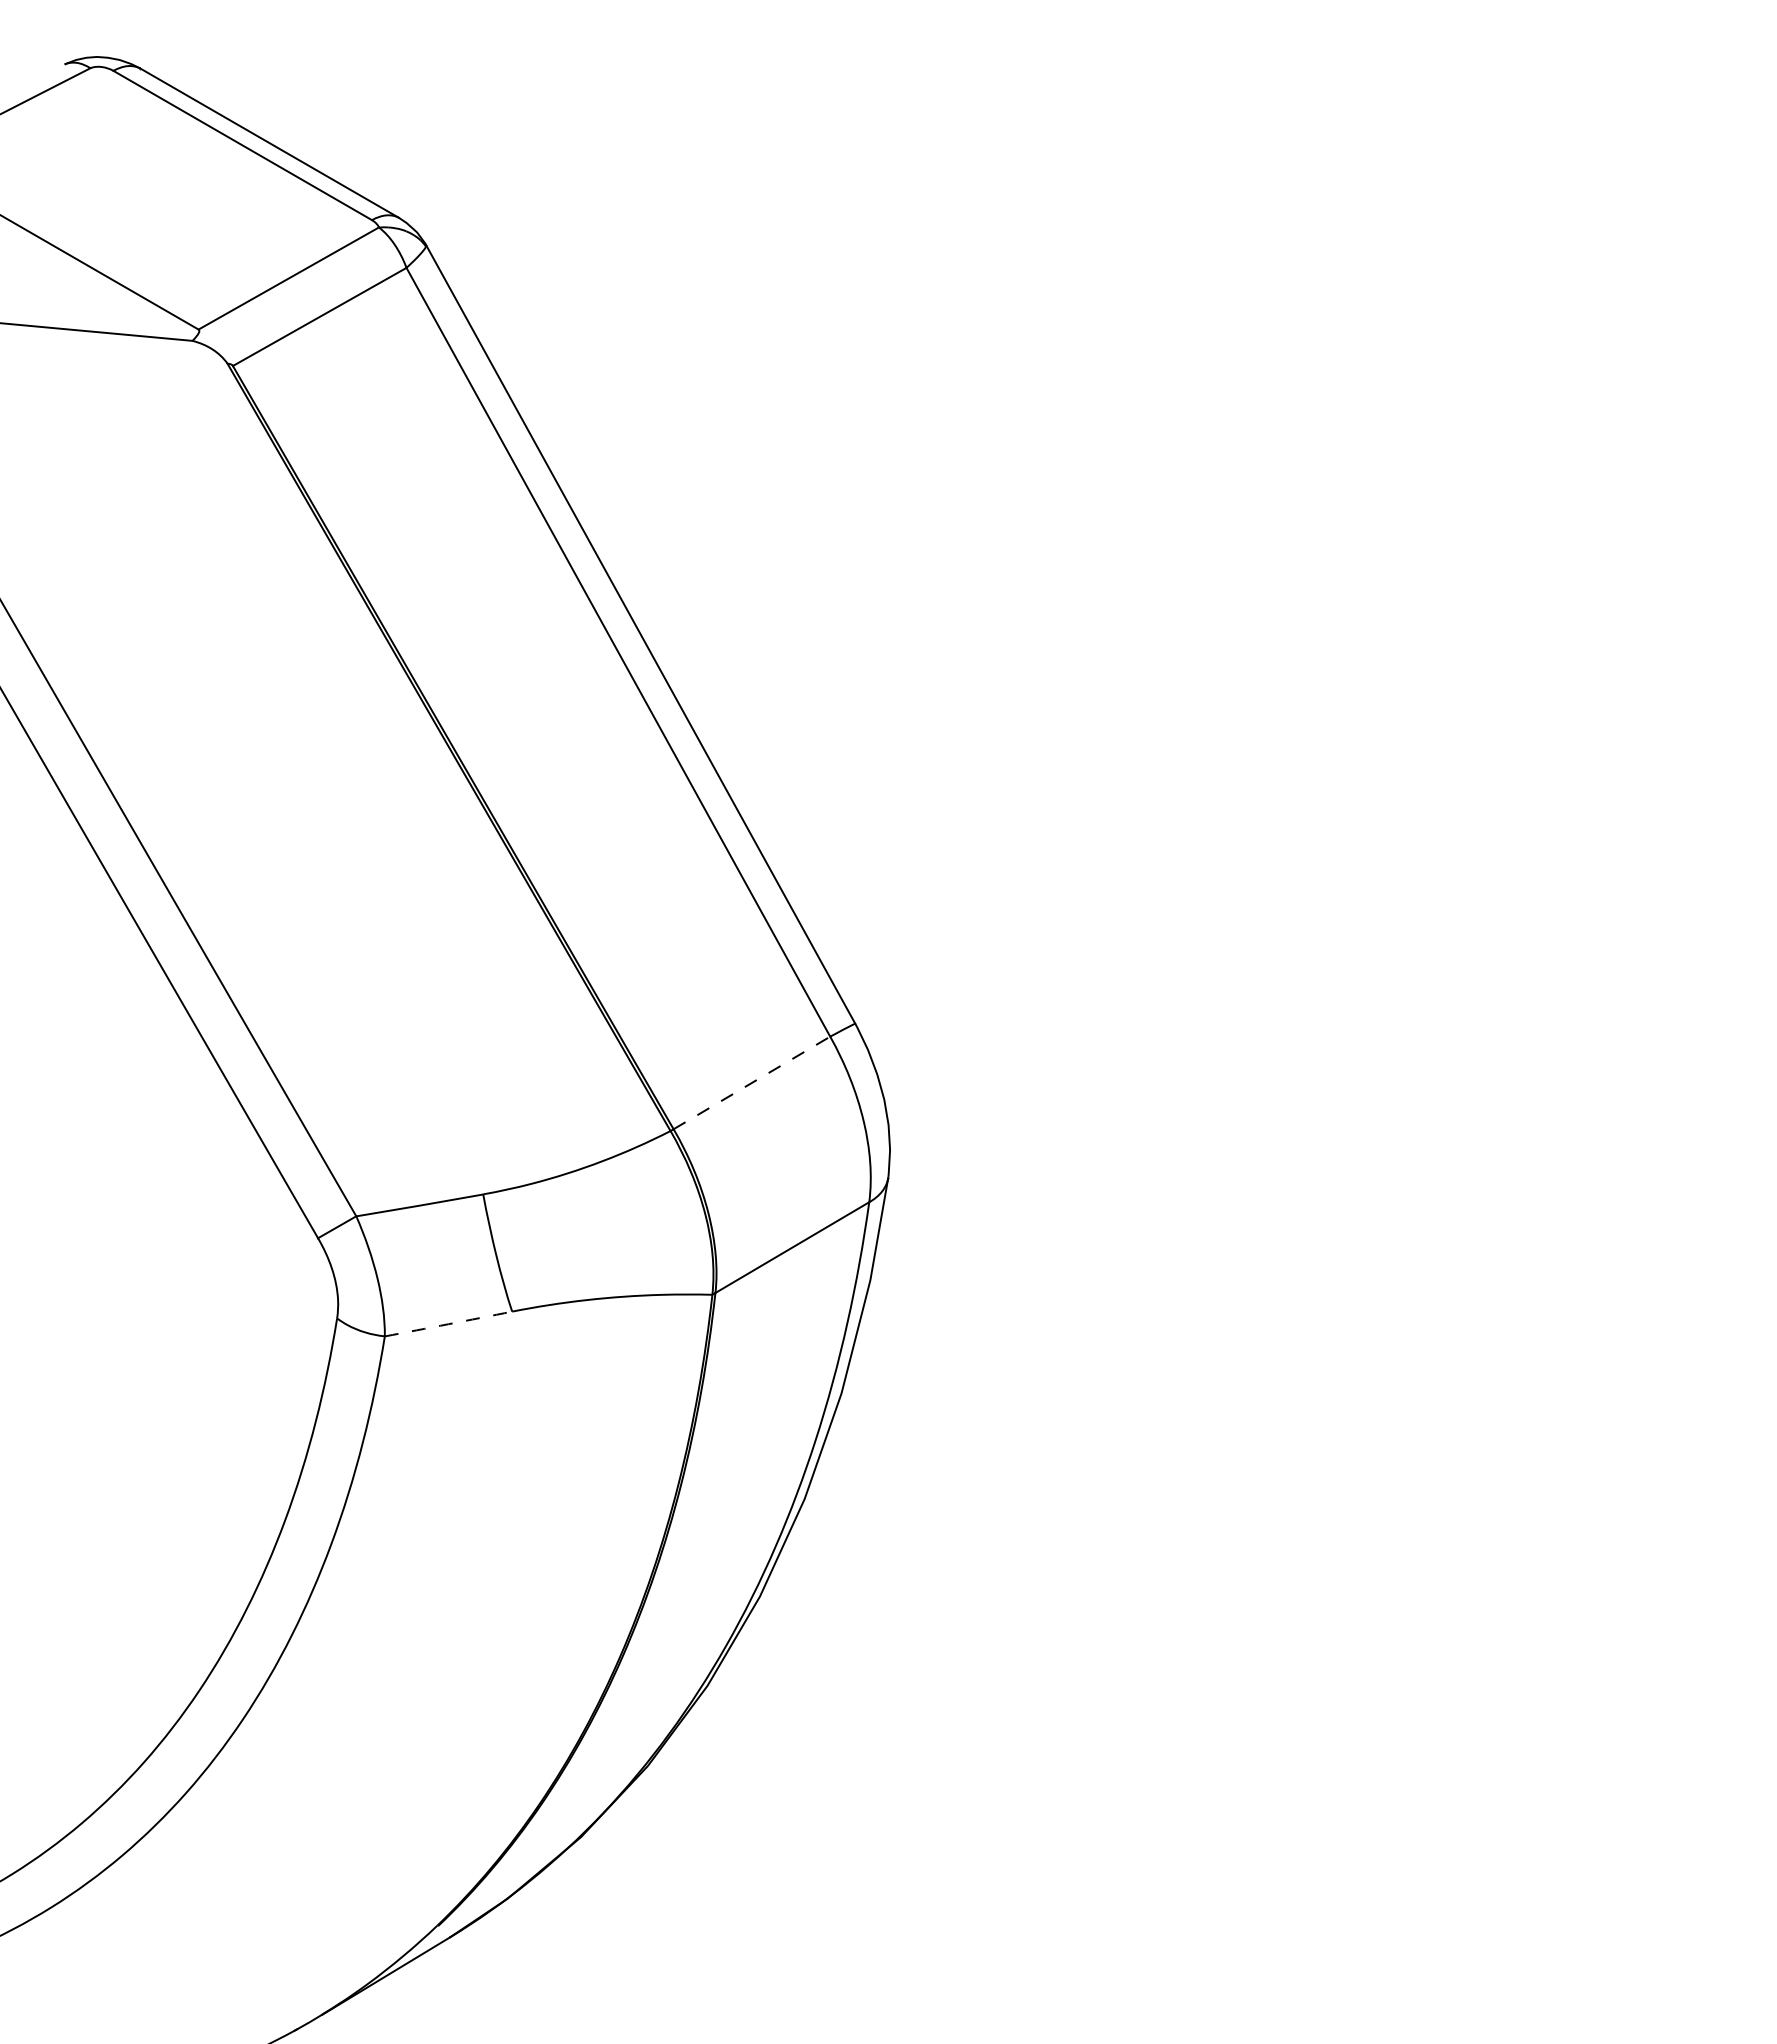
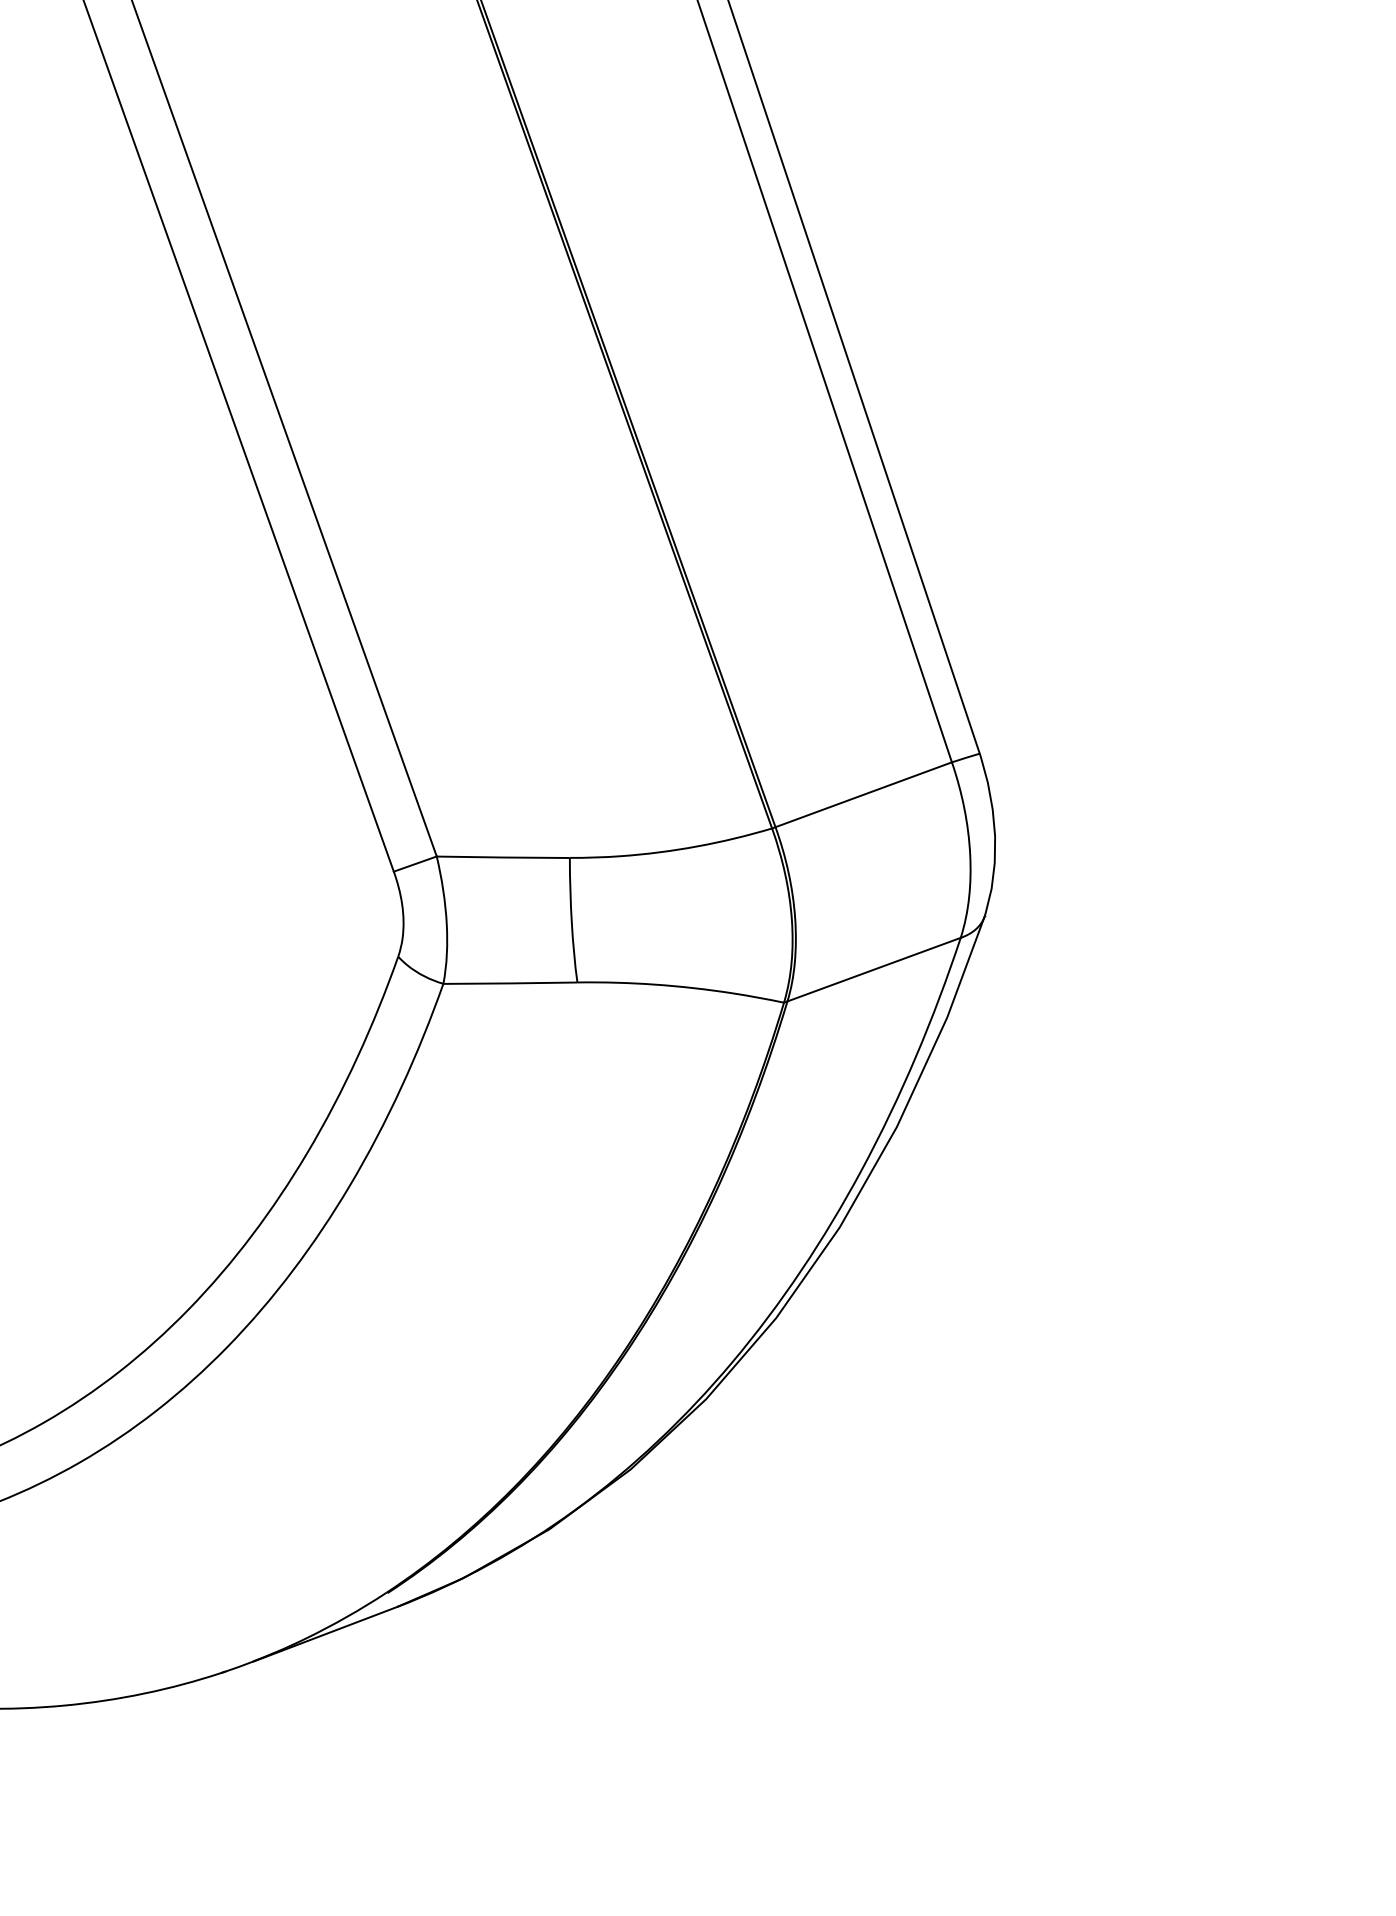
line: (751, 1082) -> (863, 794), dashed -> solid
arc: (448, 1324) -> (510, 983), dashed -> solid

